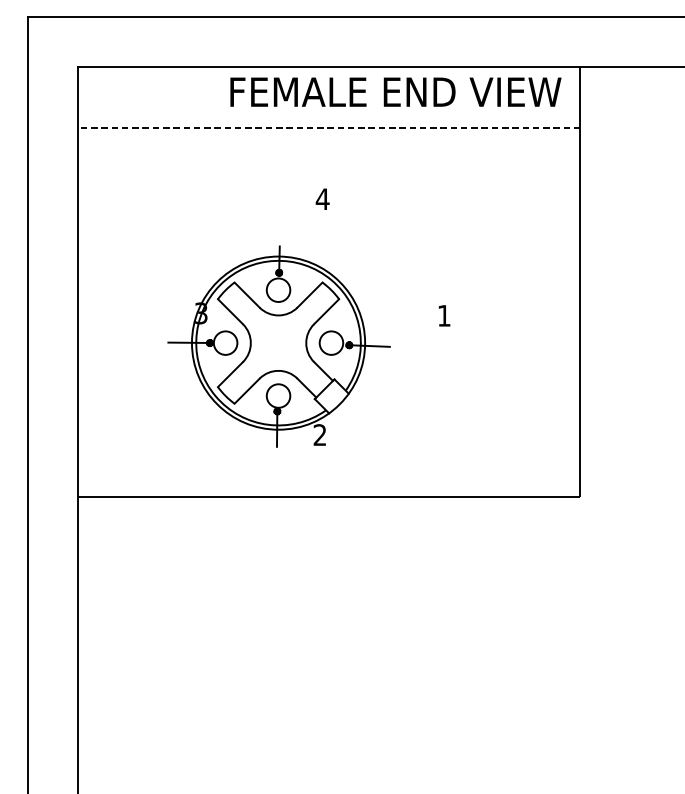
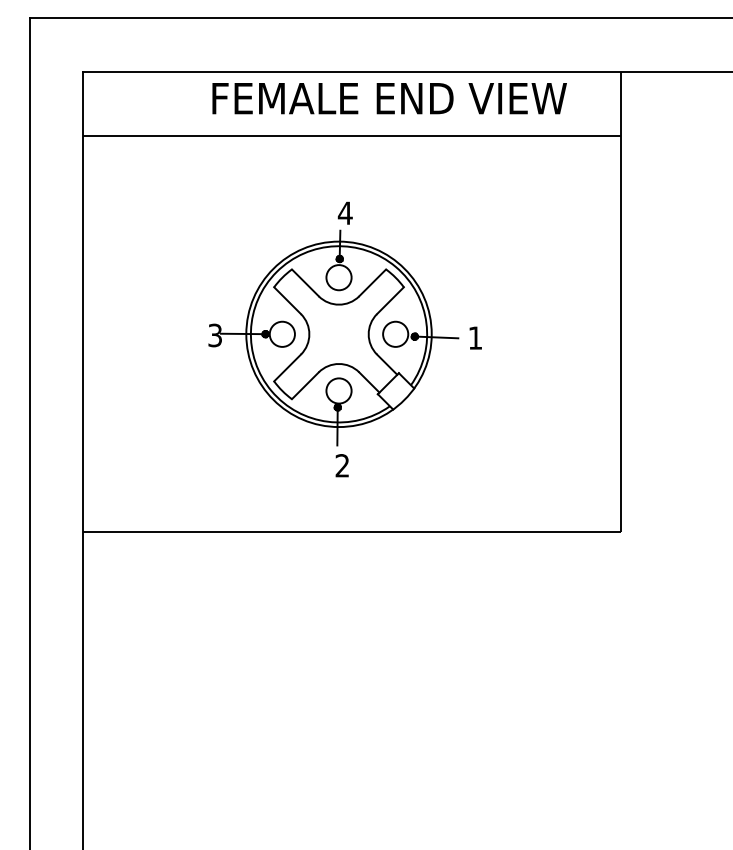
text: (395, 92) -> (389, 98), moved
line: (328, 127) -> (351, 136), dashed -> solid
part: (283, 347) -> (344, 339), moved

